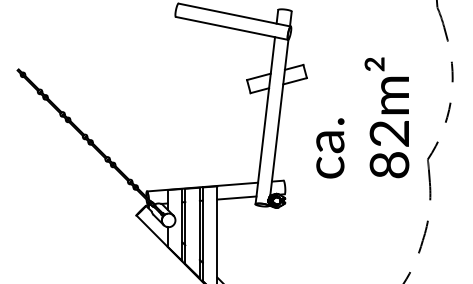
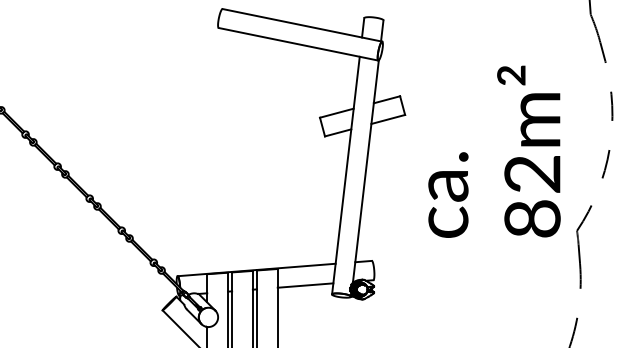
text: (362, 117) -> (494, 151), moved

